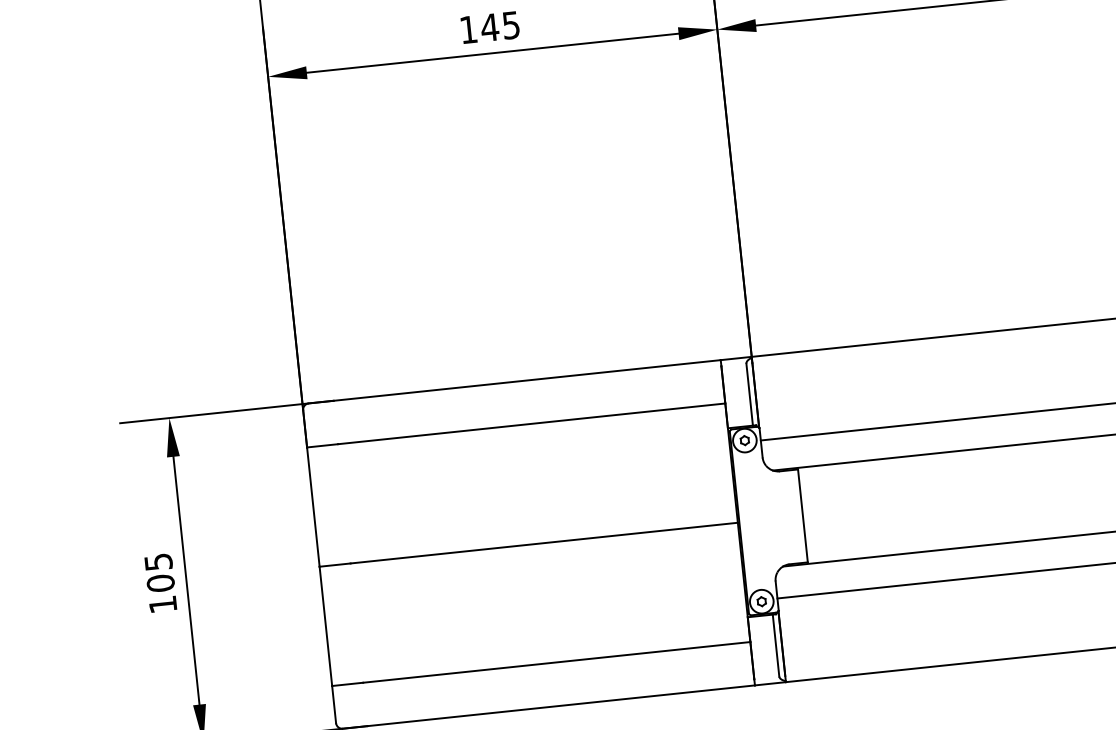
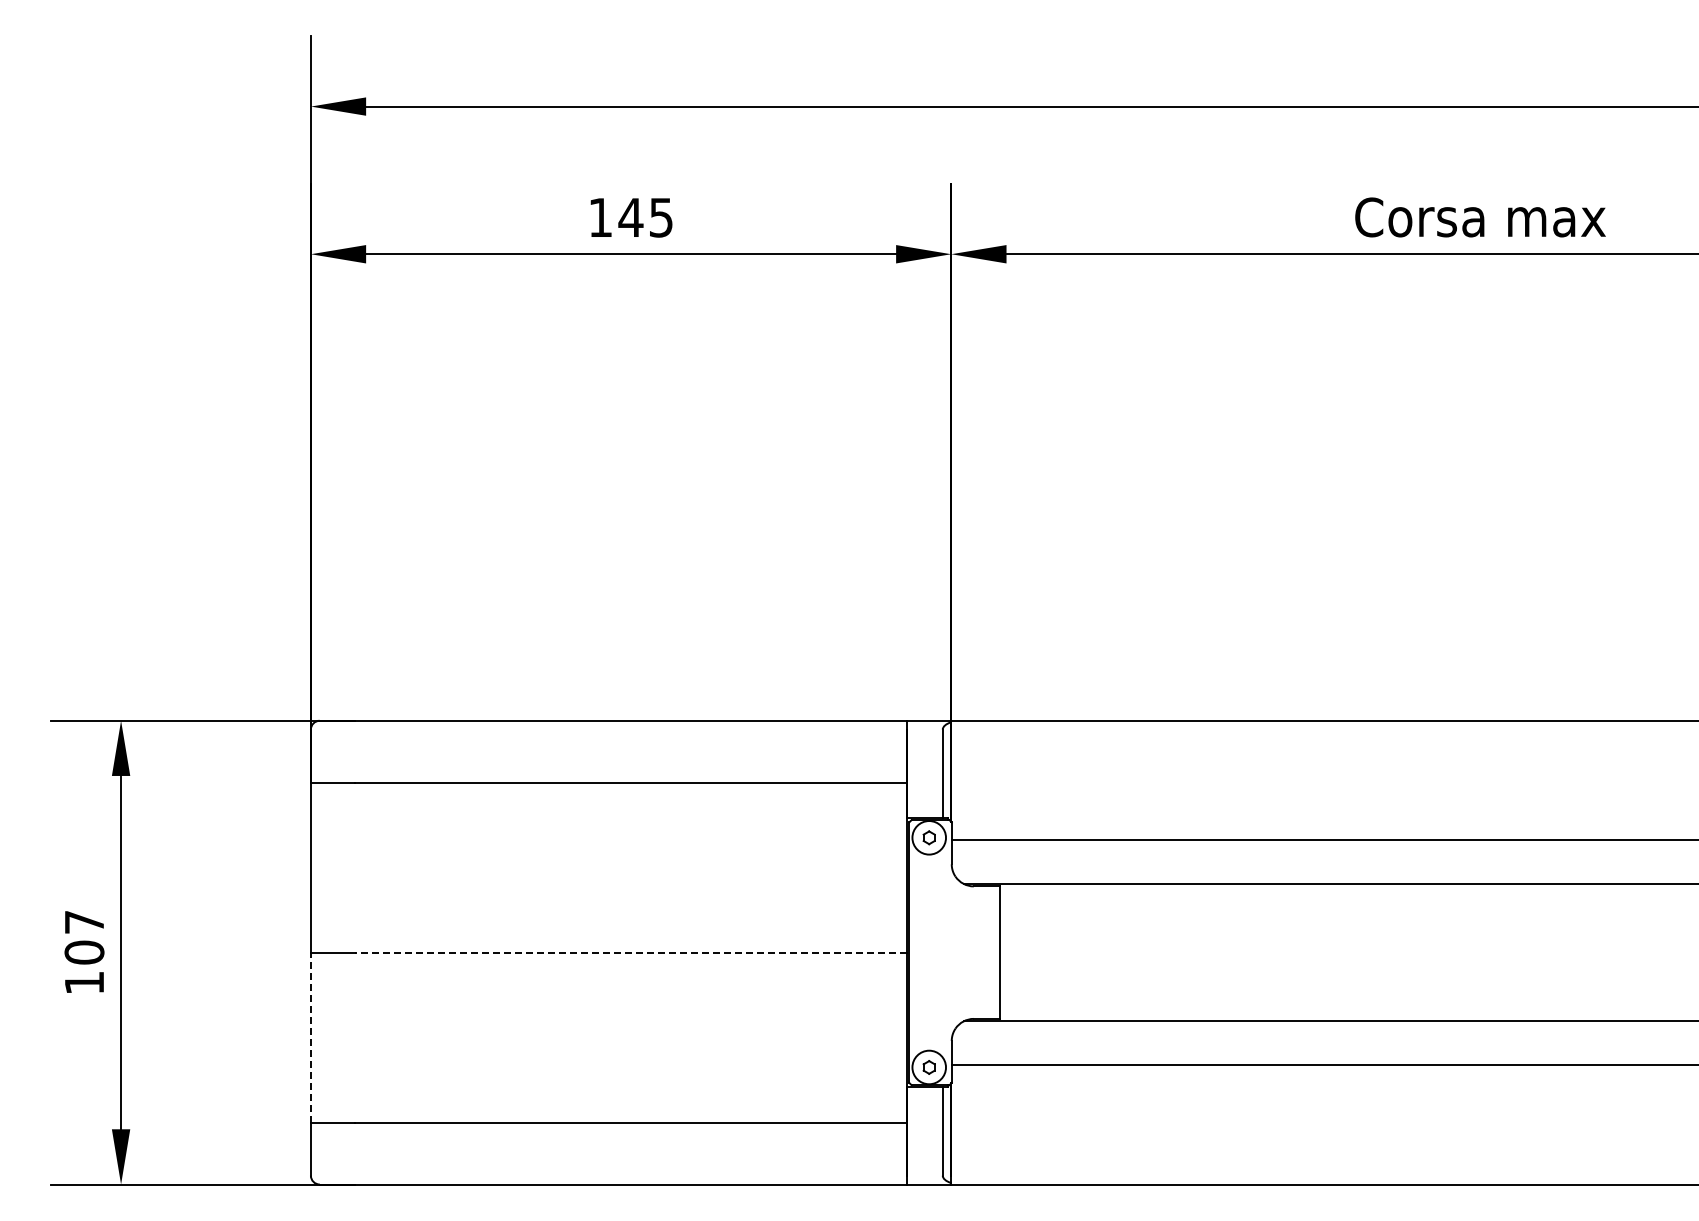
line: (543, 543) -> (630, 952), solid -> dashed
text: (158, 562) -> (84, 922), 105 -> 107
line: (325, 626) -> (310, 1037), solid -> dashed

